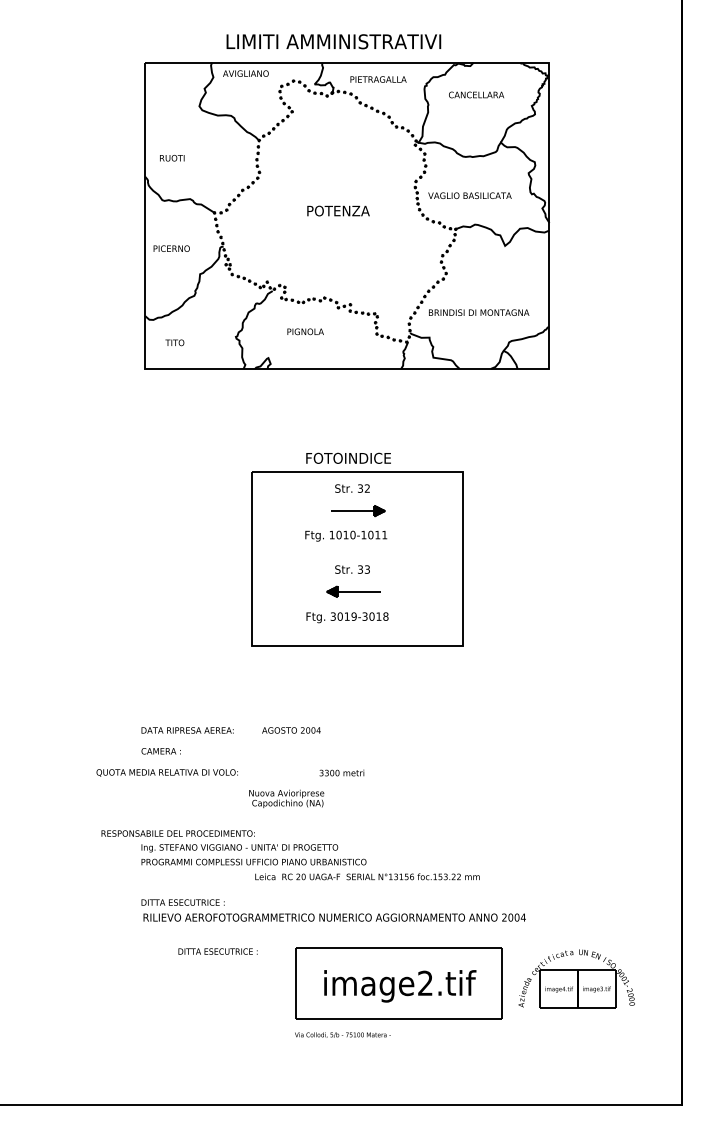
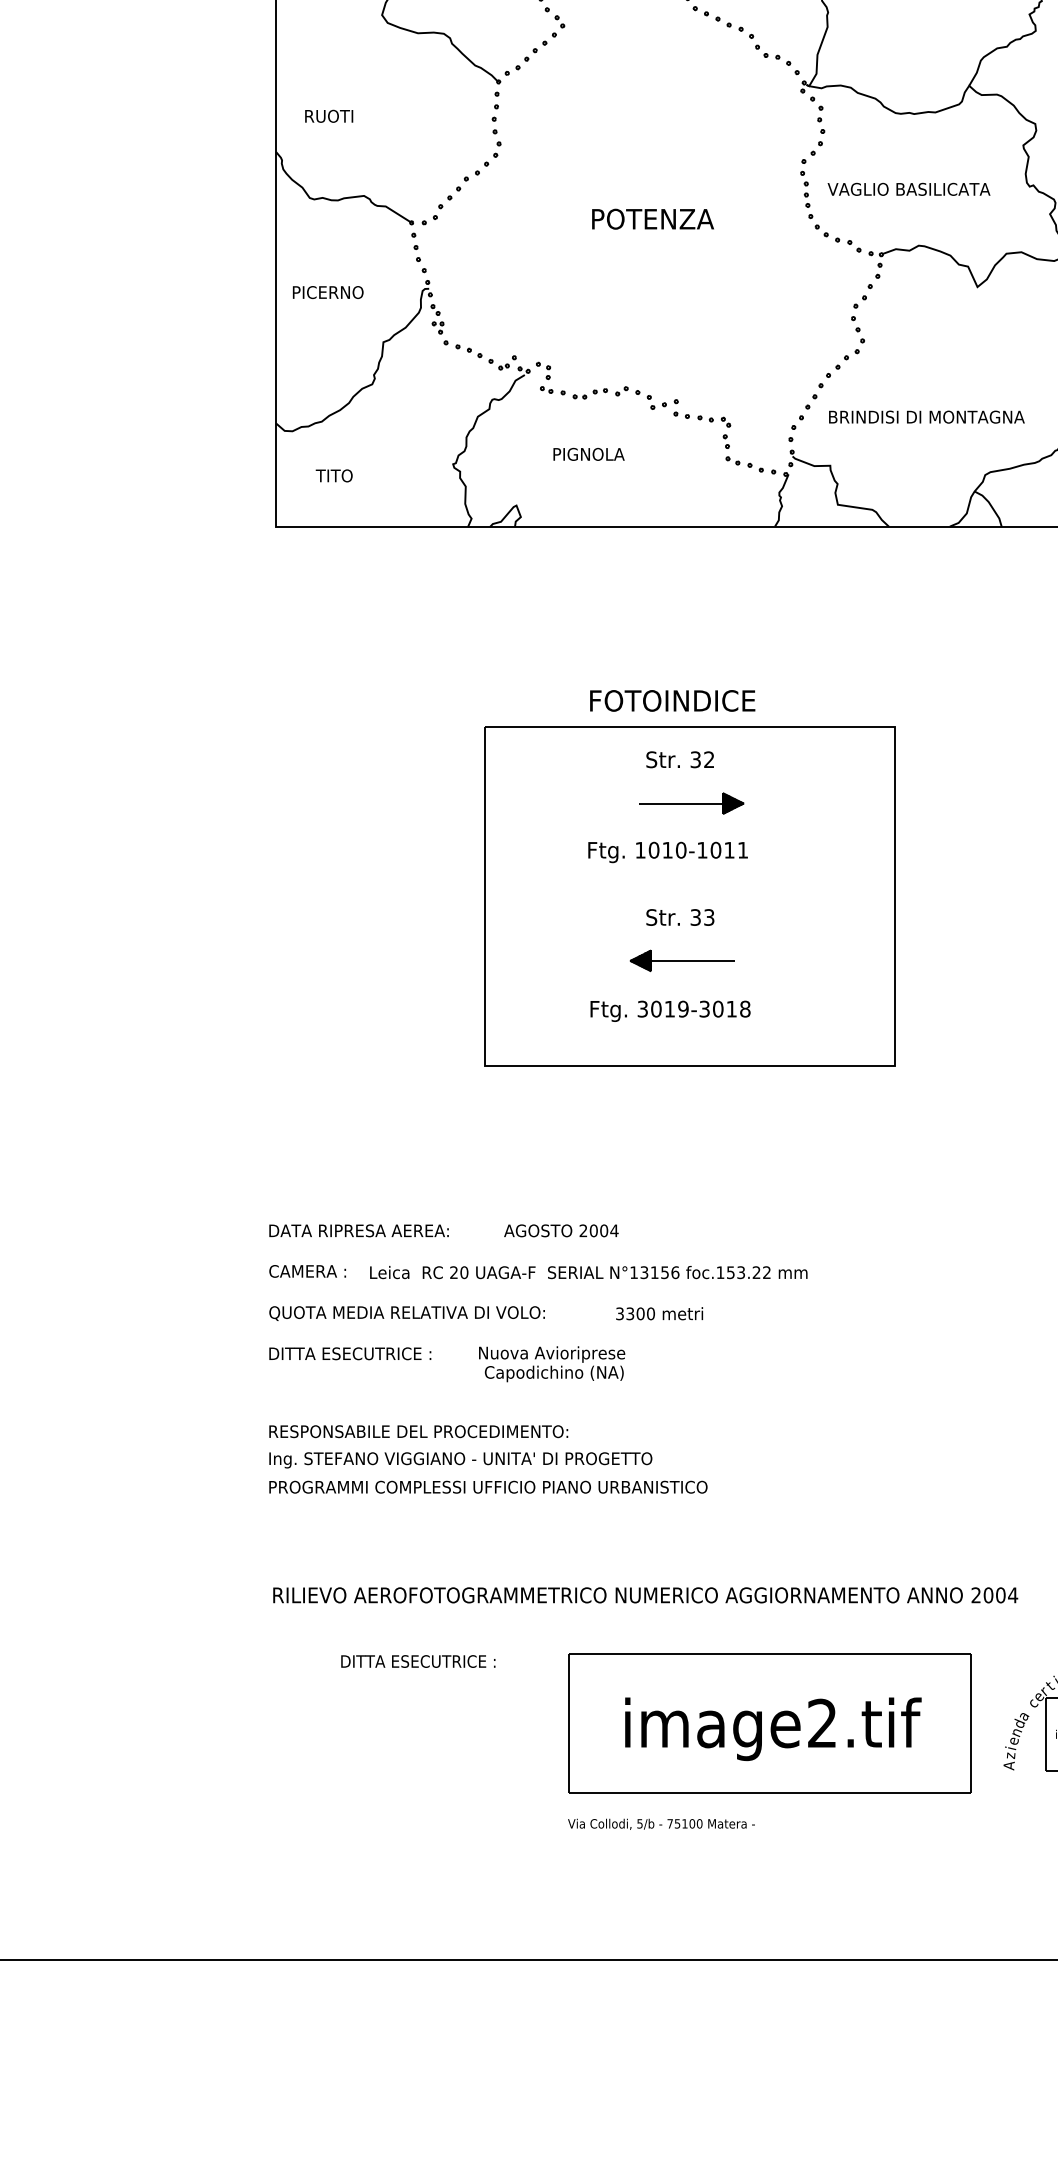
text: (166, 772) -> (405, 1312), moved
text: (177, 833) -> (417, 1431), moved
text: (367, 876) -> (588, 1271), moved
text: (182, 902) -> (349, 1353), moved

